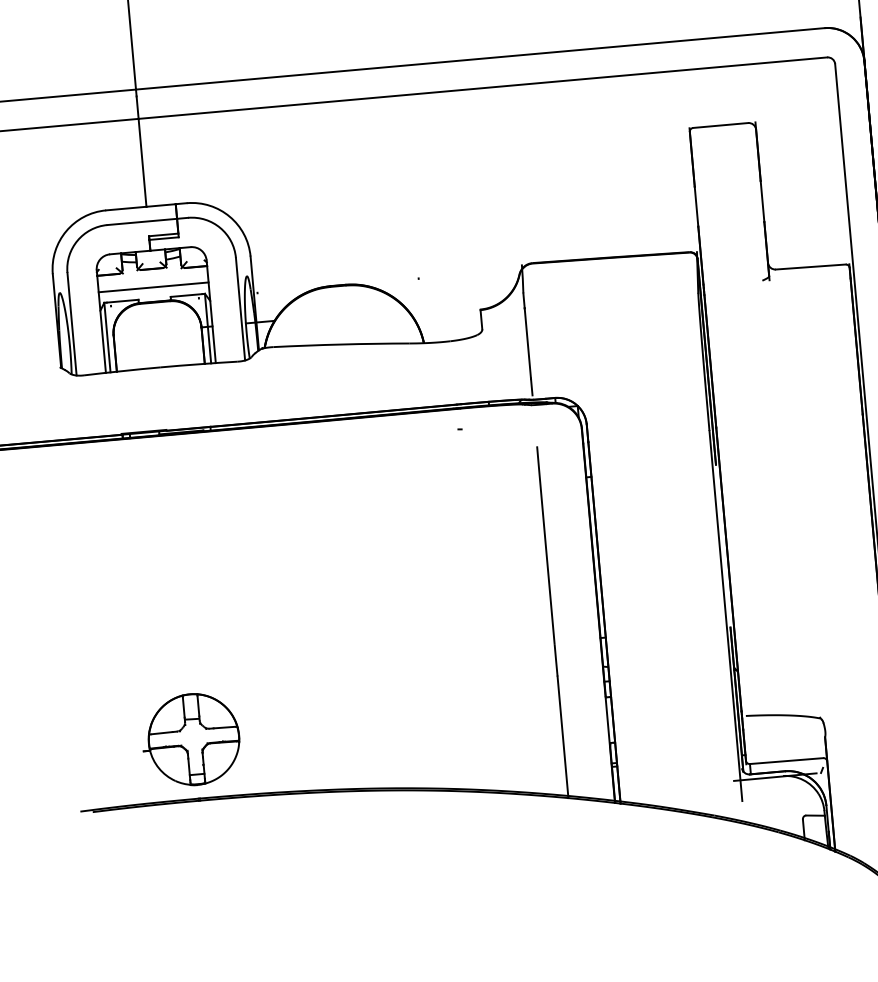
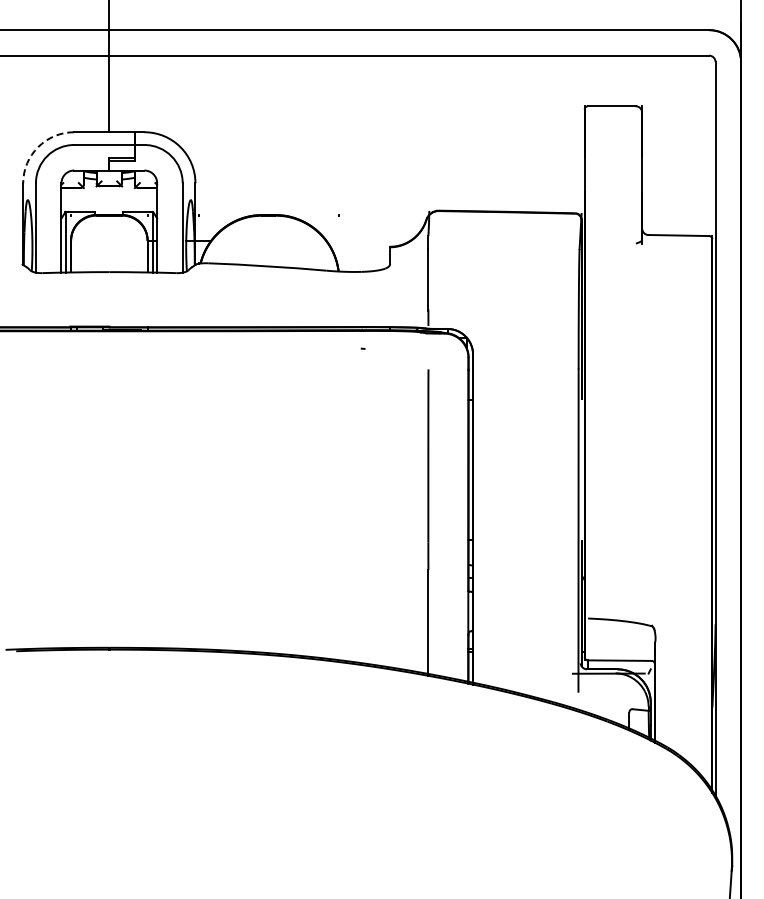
arc: (66, 231) -> (38, 147), solid -> dashed
line: (153, 287) -> (109, 202), removed
part: (190, 740) -> (106, 596), removed

